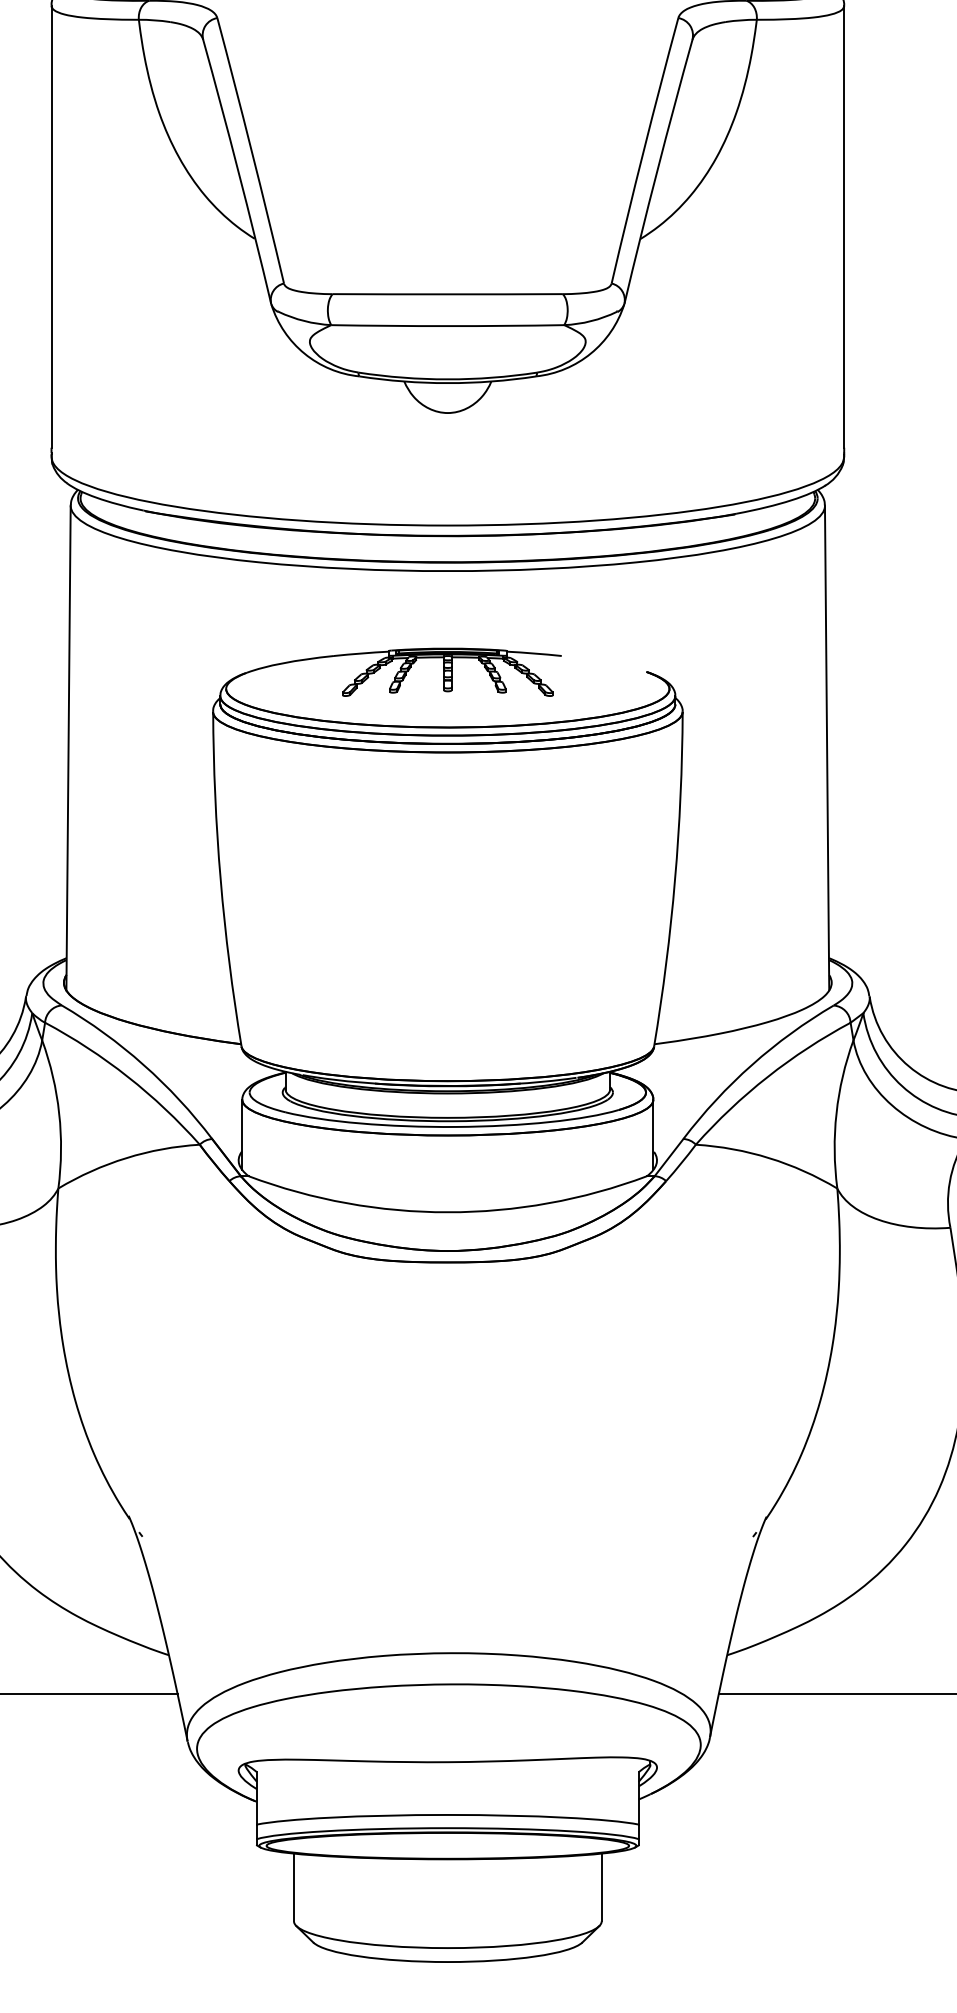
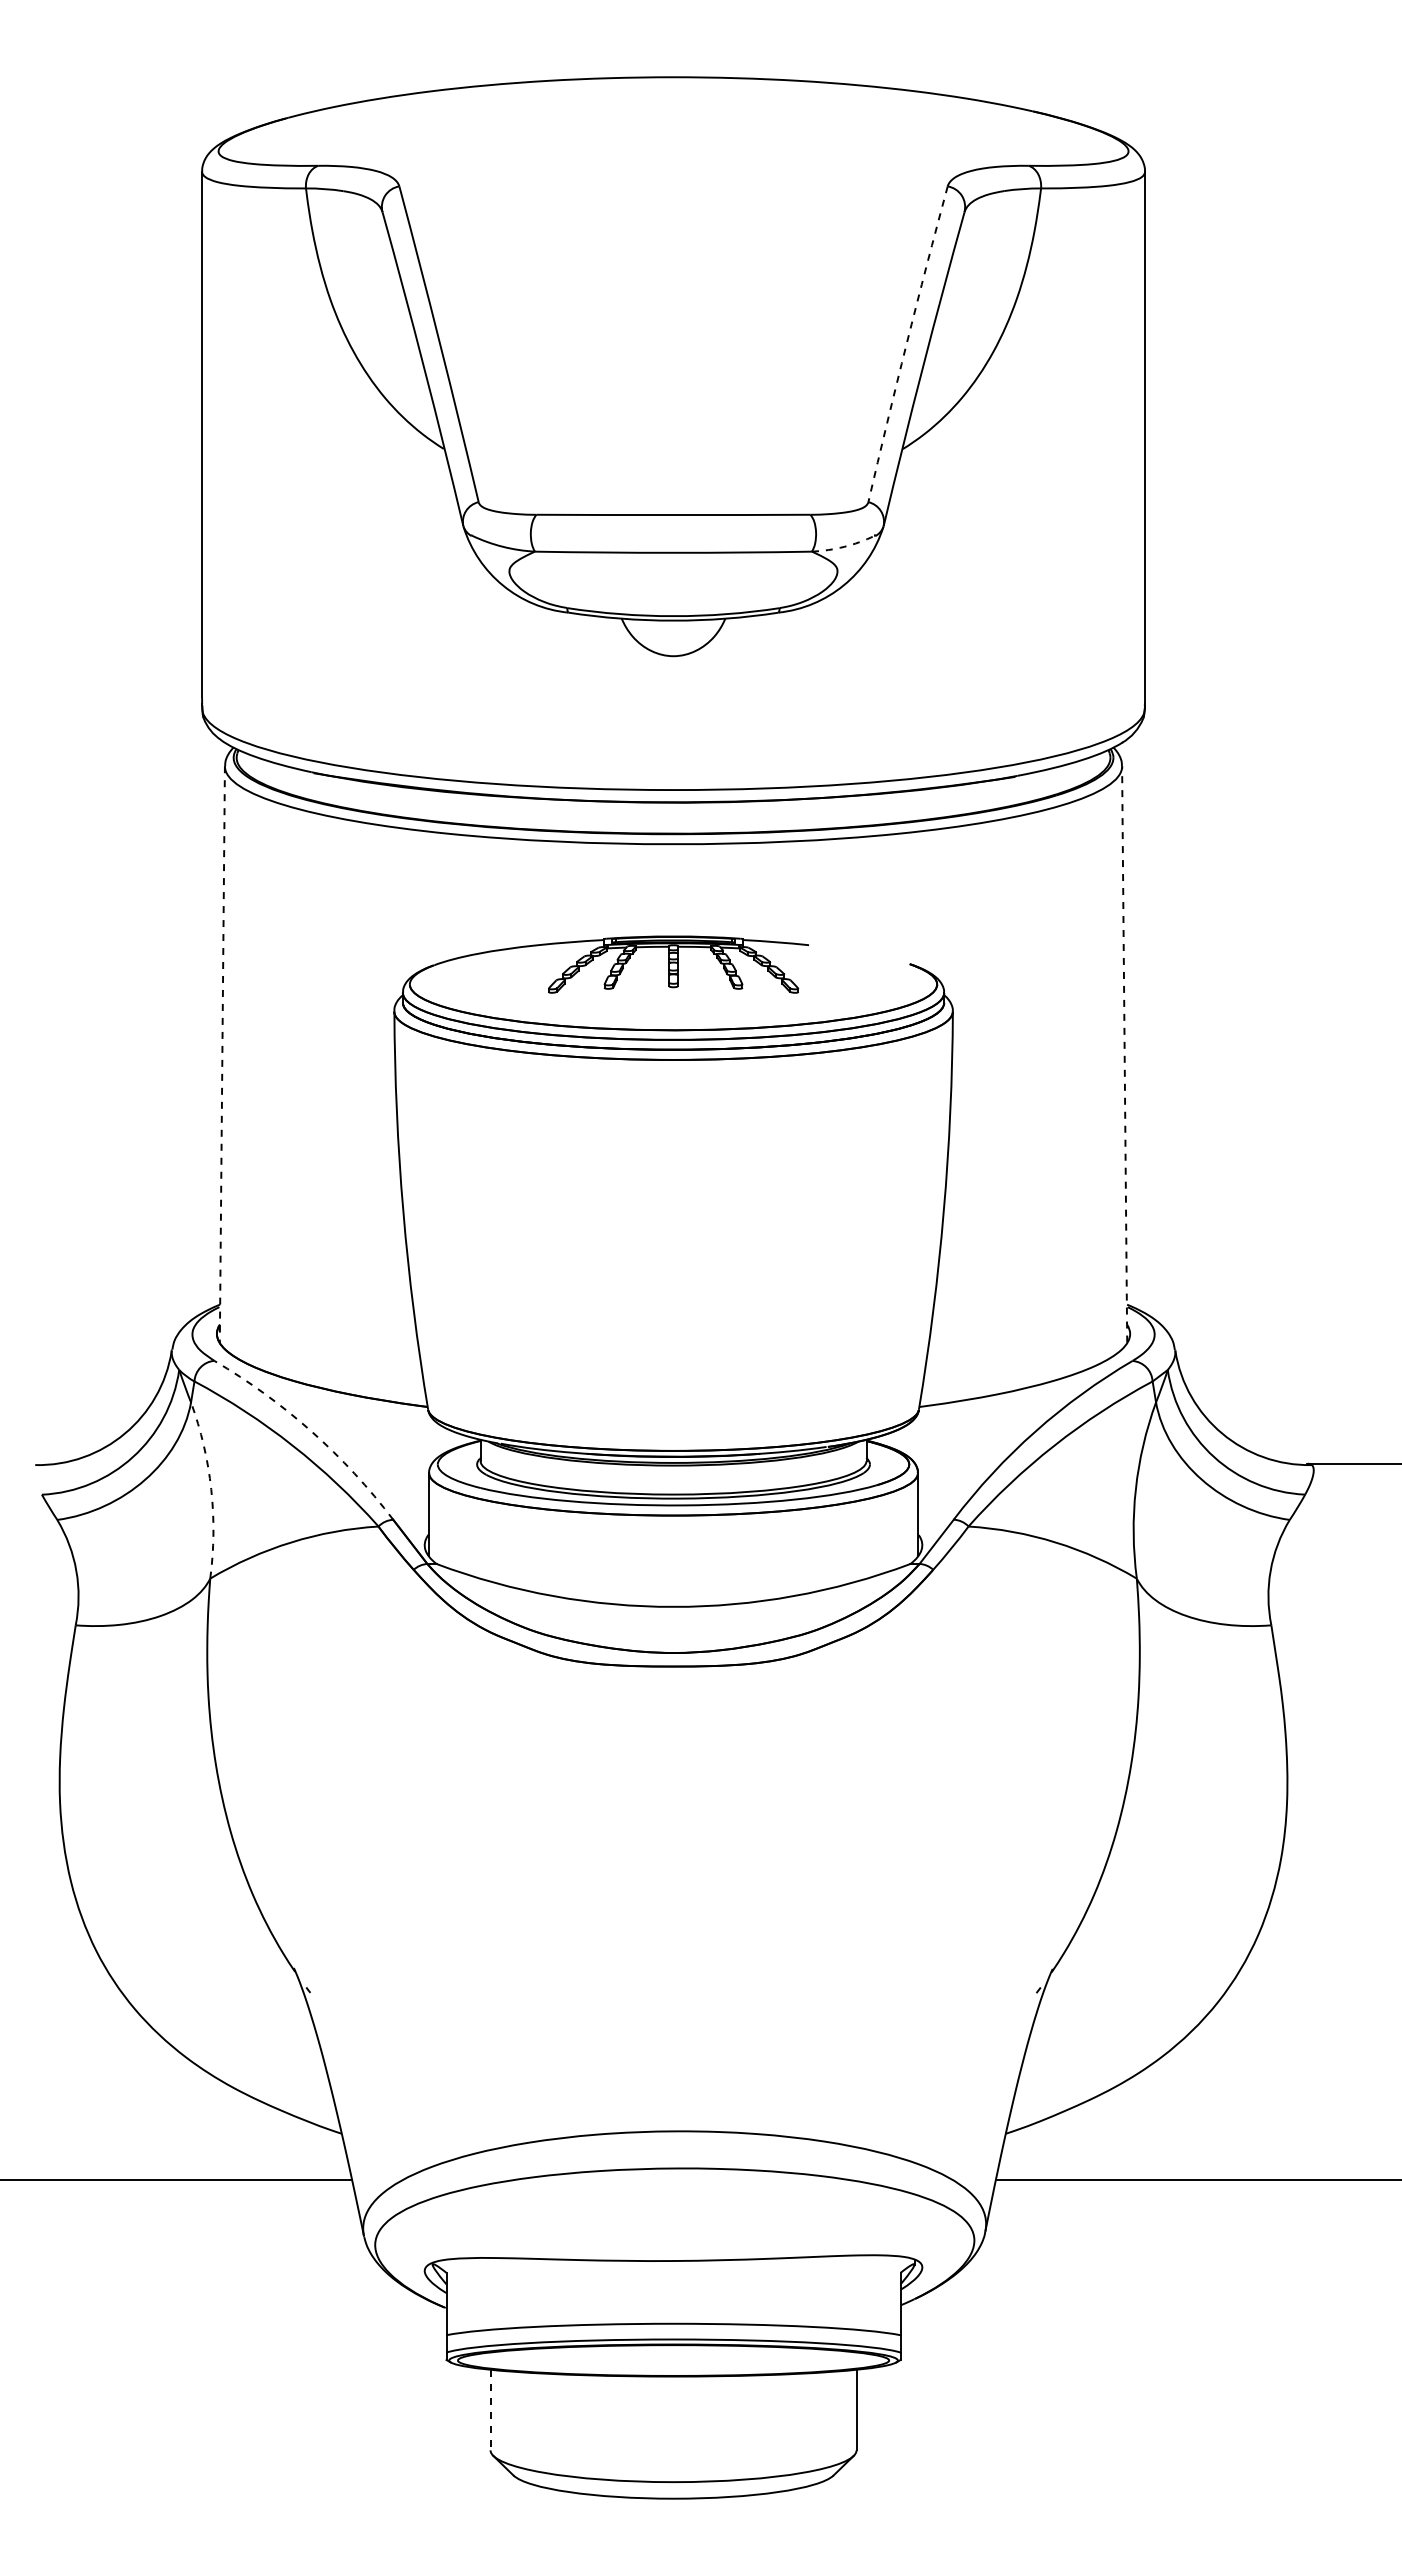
arc: (643, 150) -> (906, 343), solid -> dashed
arc: (591, 320) -> (844, 546), solid -> dashed
line: (826, 747) -> (1124, 1053), solid -> dashed
line: (68, 748) -> (222, 1055), solid -> dashed
arc: (143, 1064) -> (311, 1431), solid -> dashed
arc: (59, 1113) -> (211, 1489), solid -> dashed
line: (293, 1887) -> (490, 2410), solid -> dashed

